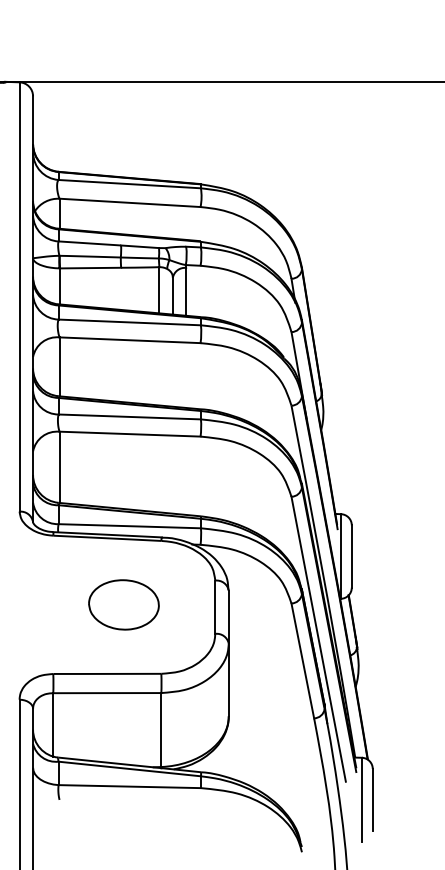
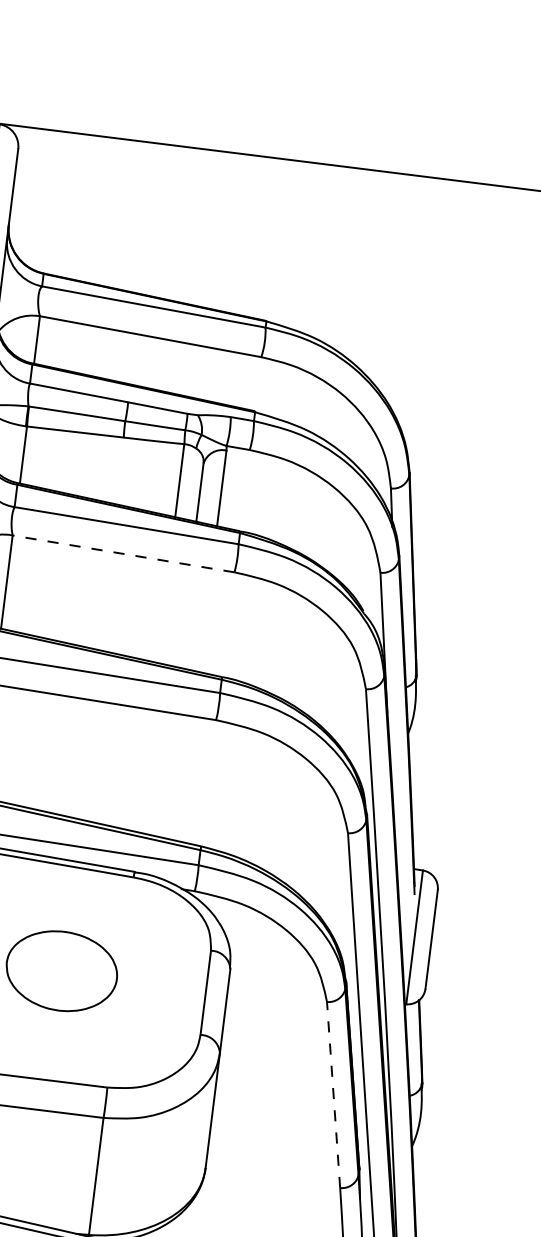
line: (130, 340) -> (124, 554), solid -> dashed
line: (302, 660) -> (333, 1094), solid -> dashed

